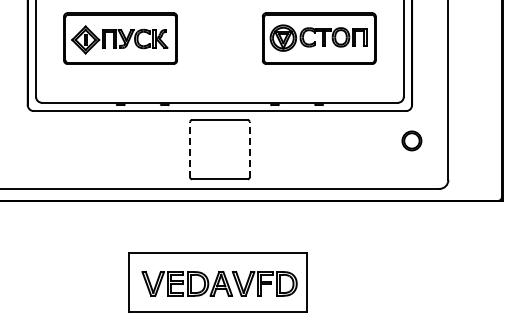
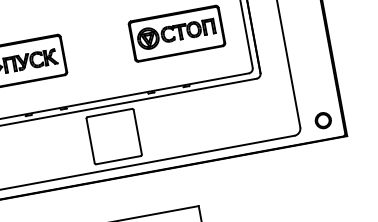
part: (411, 140) -> (322, 120), moved
line: (190, 149) -> (90, 140), dashed -> solid
line: (249, 149) -> (137, 132), dashed -> solid

